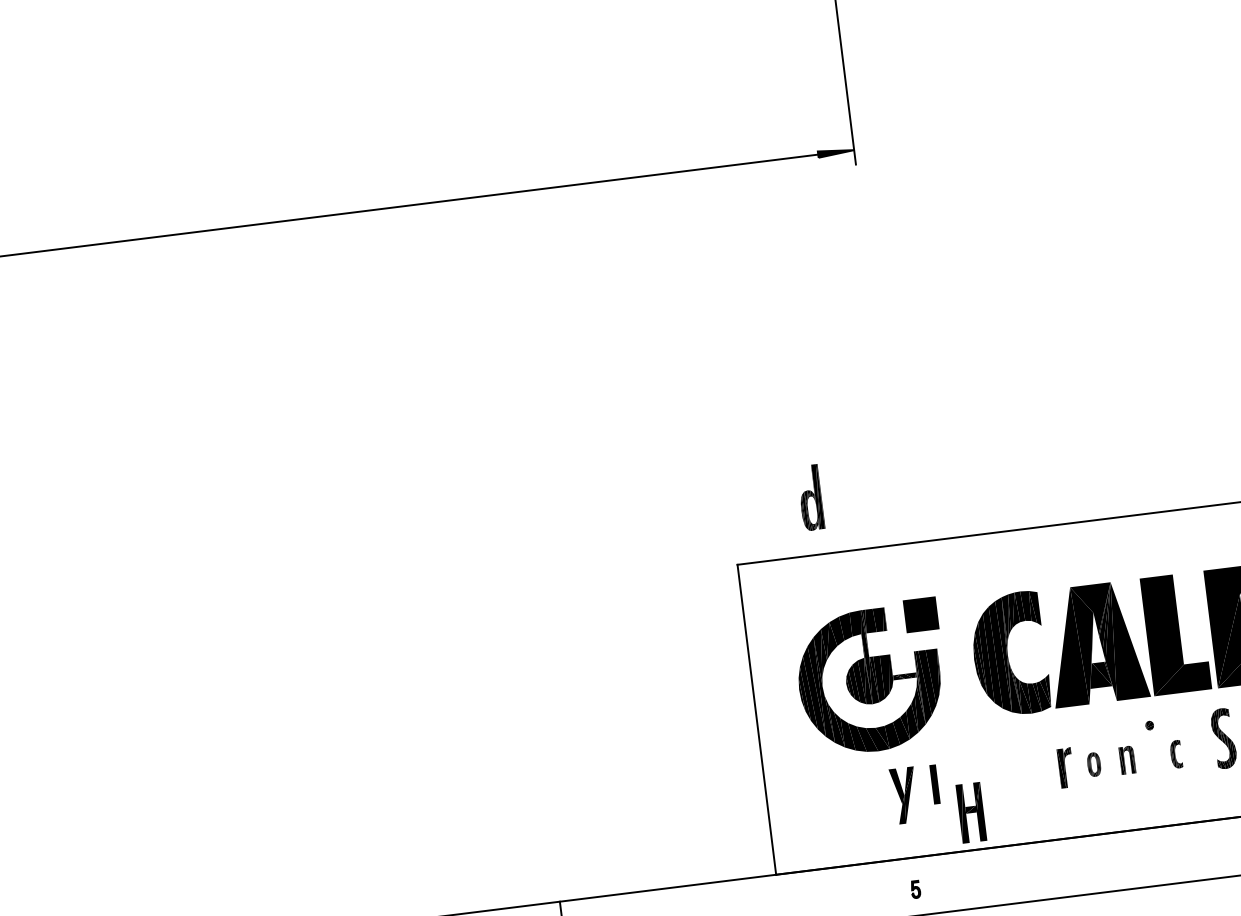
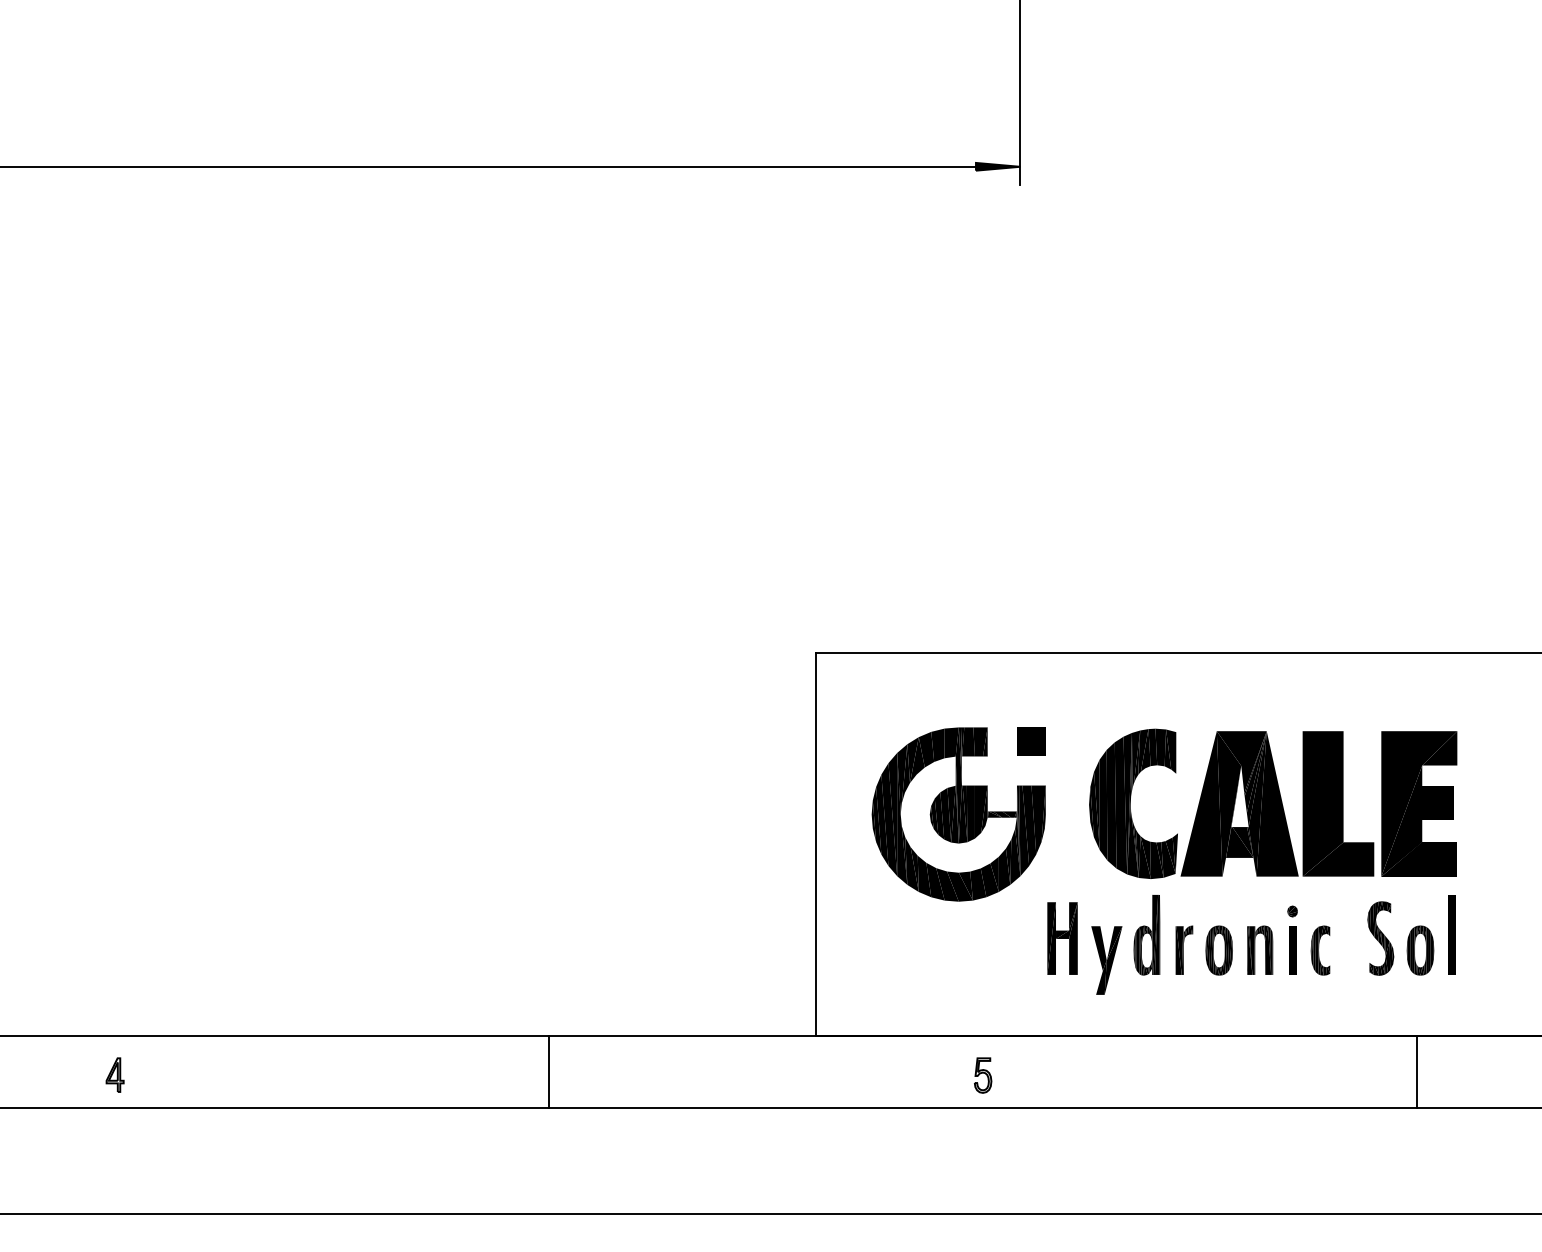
part: (810, 498) -> (1146, 935), moved
part: (921, 614) -> (1031, 741), size x0.71
part: (1176, 754) -> (1320, 950), size x1.43
part: (1127, 759) -> (1260, 949), size x1.43
part: (1093, 764) -> (1218, 950), size x1.67
part: (934, 784) -> (1292, 950), moved
part: (904, 795) -> (1106, 960), moved
part: (971, 812) -> (1062, 938), moved
part: (915, 889) -> (983, 1075), size x1.67

